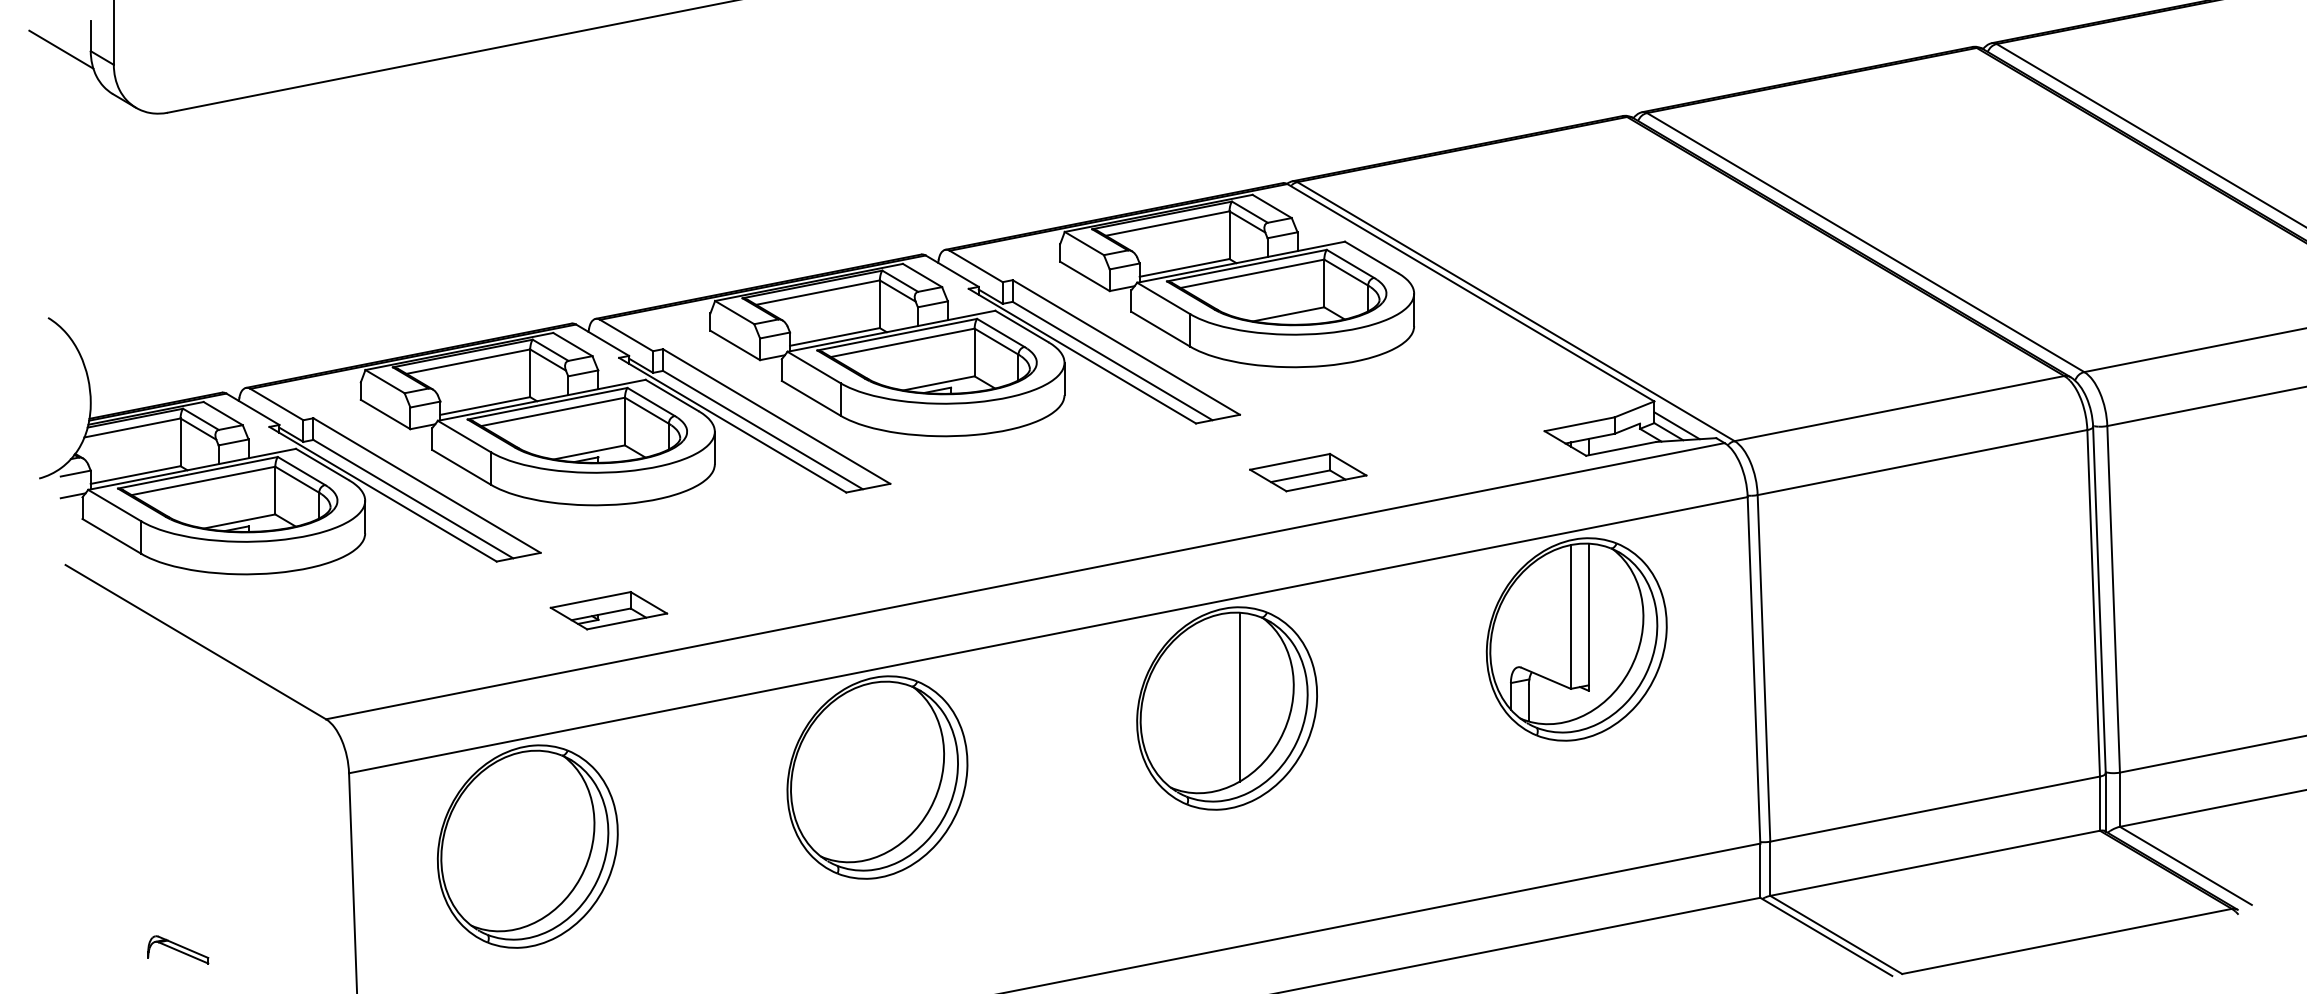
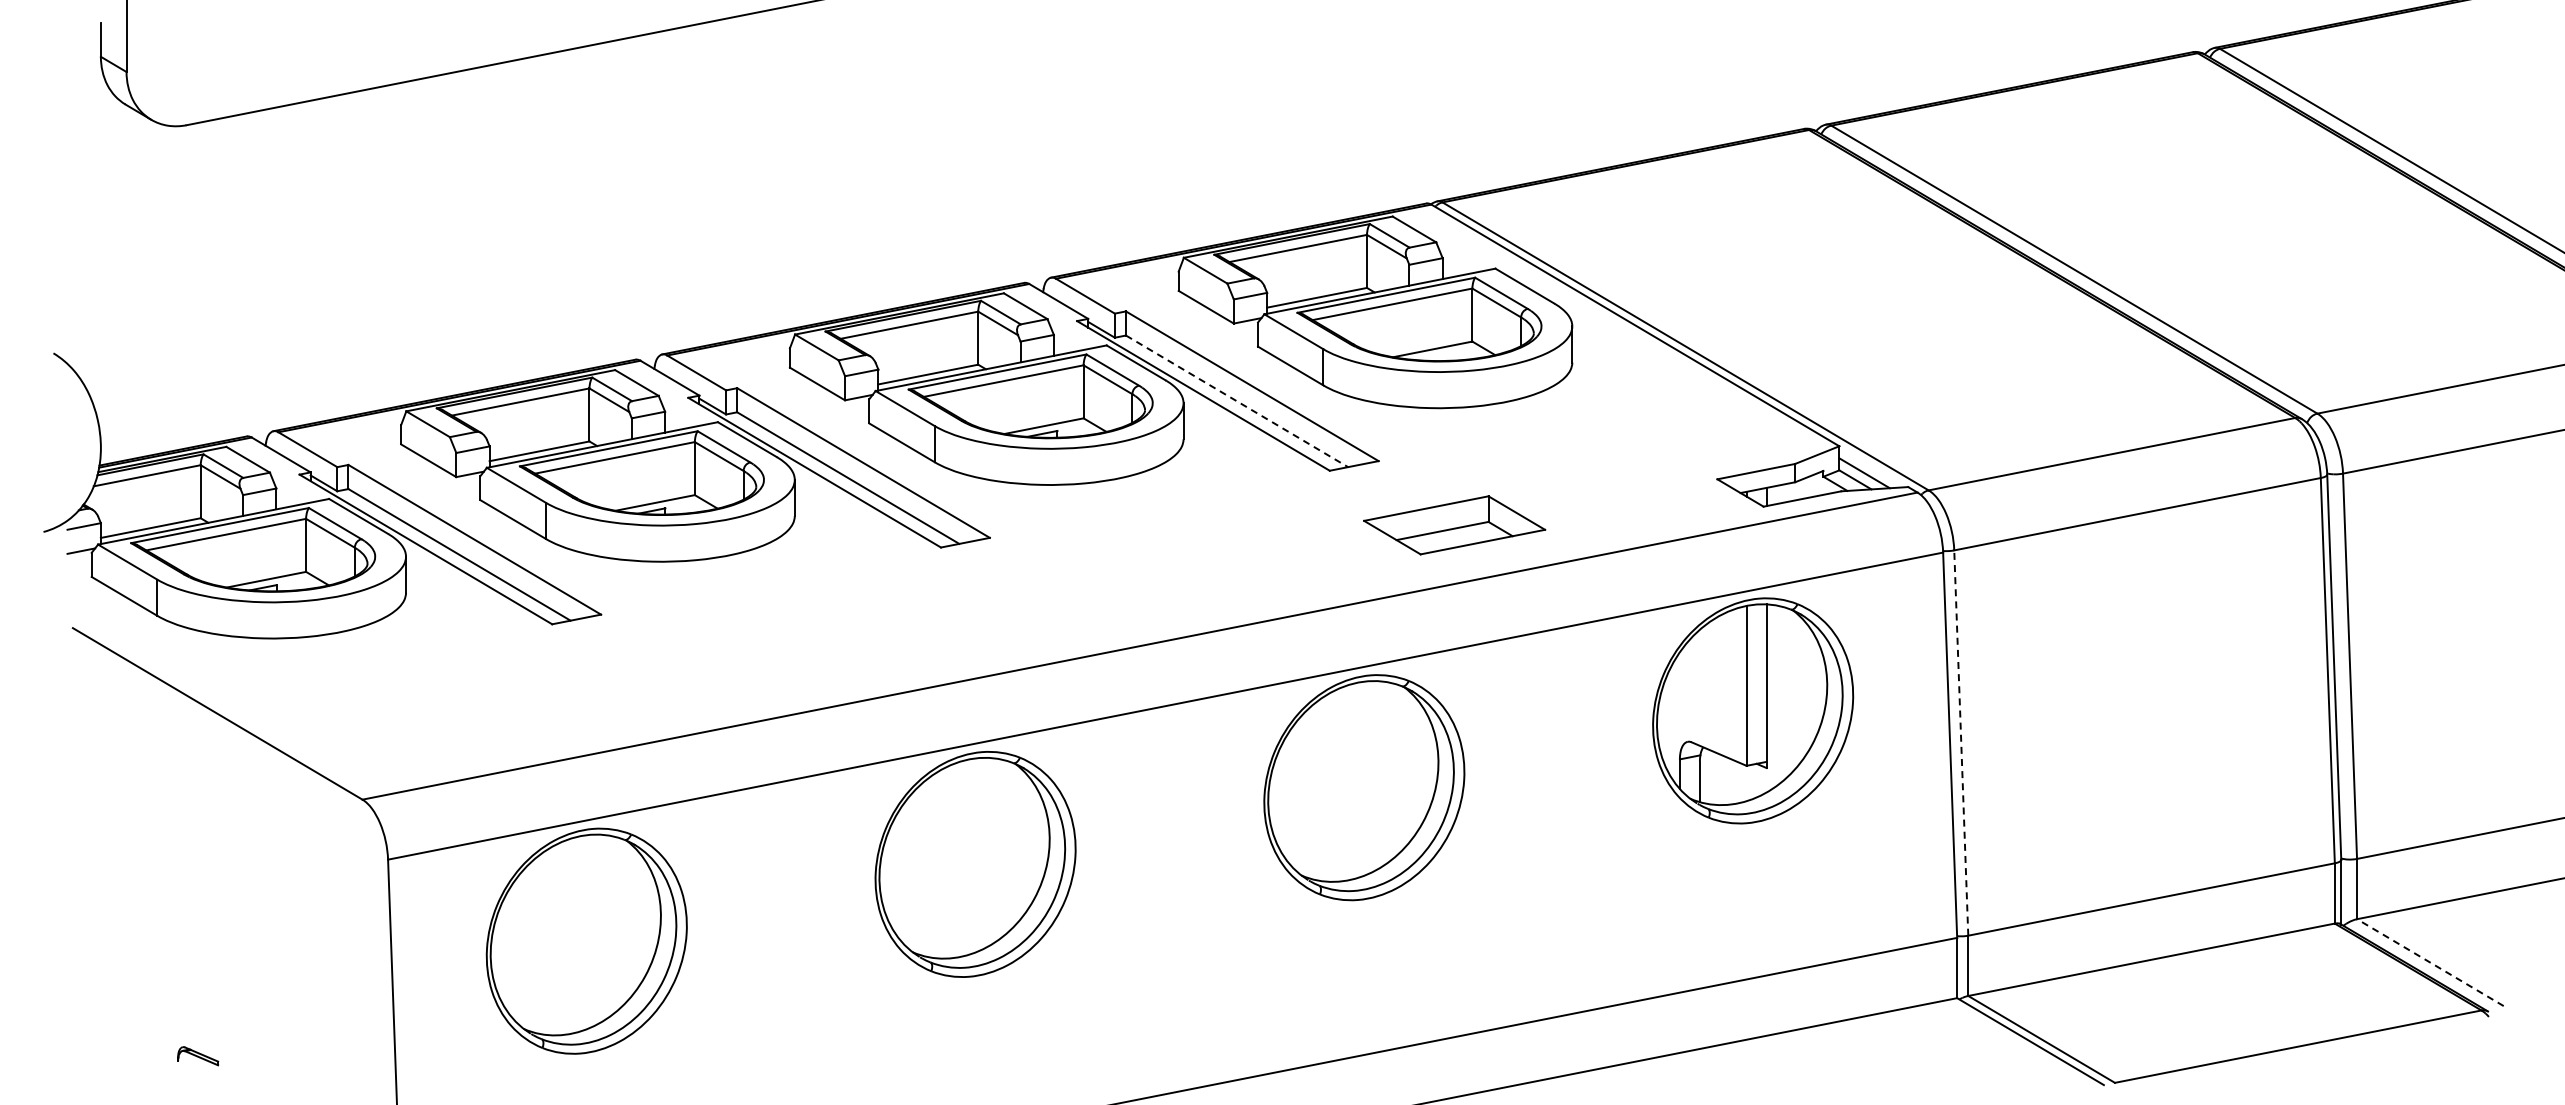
line: (60, 49) -> (67, 55), removed
line: (1113, 361) -> (1237, 401), solid -> dashed
part: (1308, 472) -> (1454, 525), size x1.4
part: (608, 610) -> (676, 678), removed
line: (1764, 668) -> (1961, 743), solid -> dashed
line: (1239, 696) -> (1378, 774), removed
line: (2185, 865) -> (2429, 962), solid -> dashed
part: (177, 950) -> (197, 1056), size x0.6

